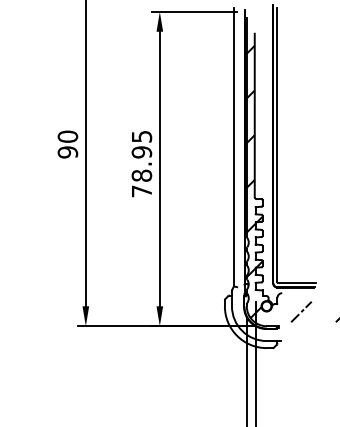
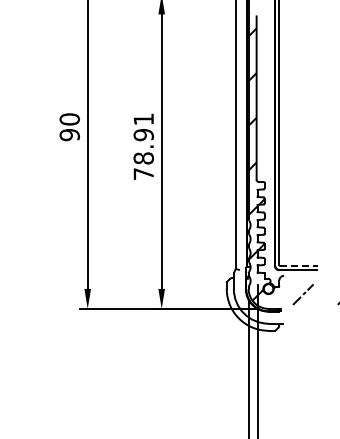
text: (141, 136) -> (143, 119), 78.95 -> 78.91
line: (296, 282) -> (298, 265), solid -> dashed

